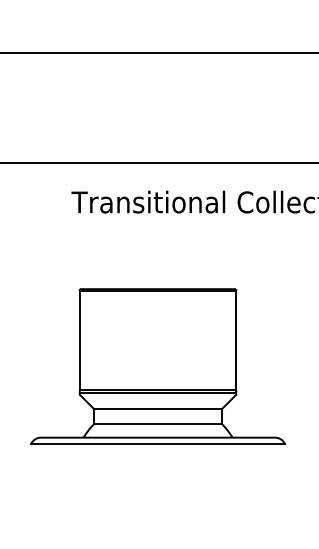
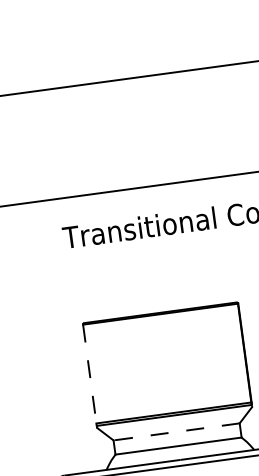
line: (79, 340) -> (89, 374), solid -> dashed
line: (158, 409) -> (177, 431), solid -> dashed

